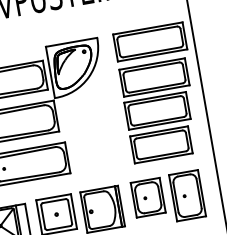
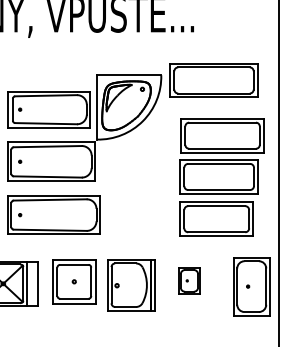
part: (149, 42) -> (213, 80), moved
part: (187, 195) -> (251, 286), moved
part: (148, 197) -> (189, 280), size x0.6

